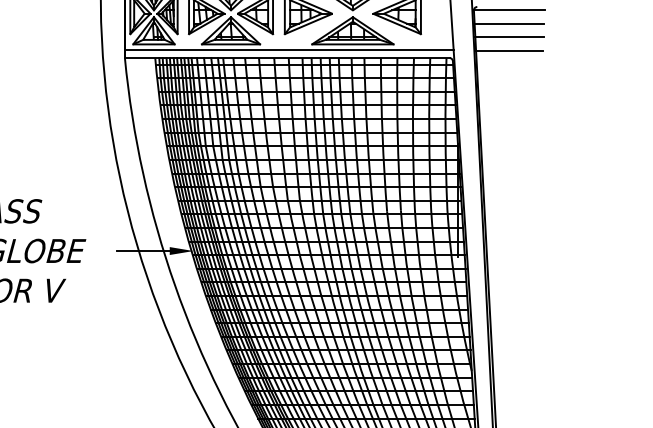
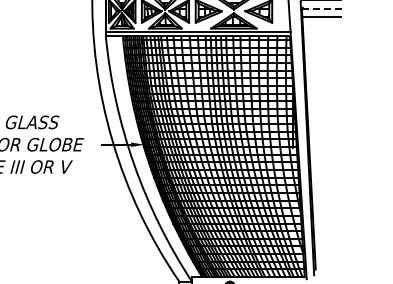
line: (508, 10) -> (321, 9), solid -> dashed
line: (508, 37) -> (321, 24), removed
line: (508, 51) -> (321, 32), removed

